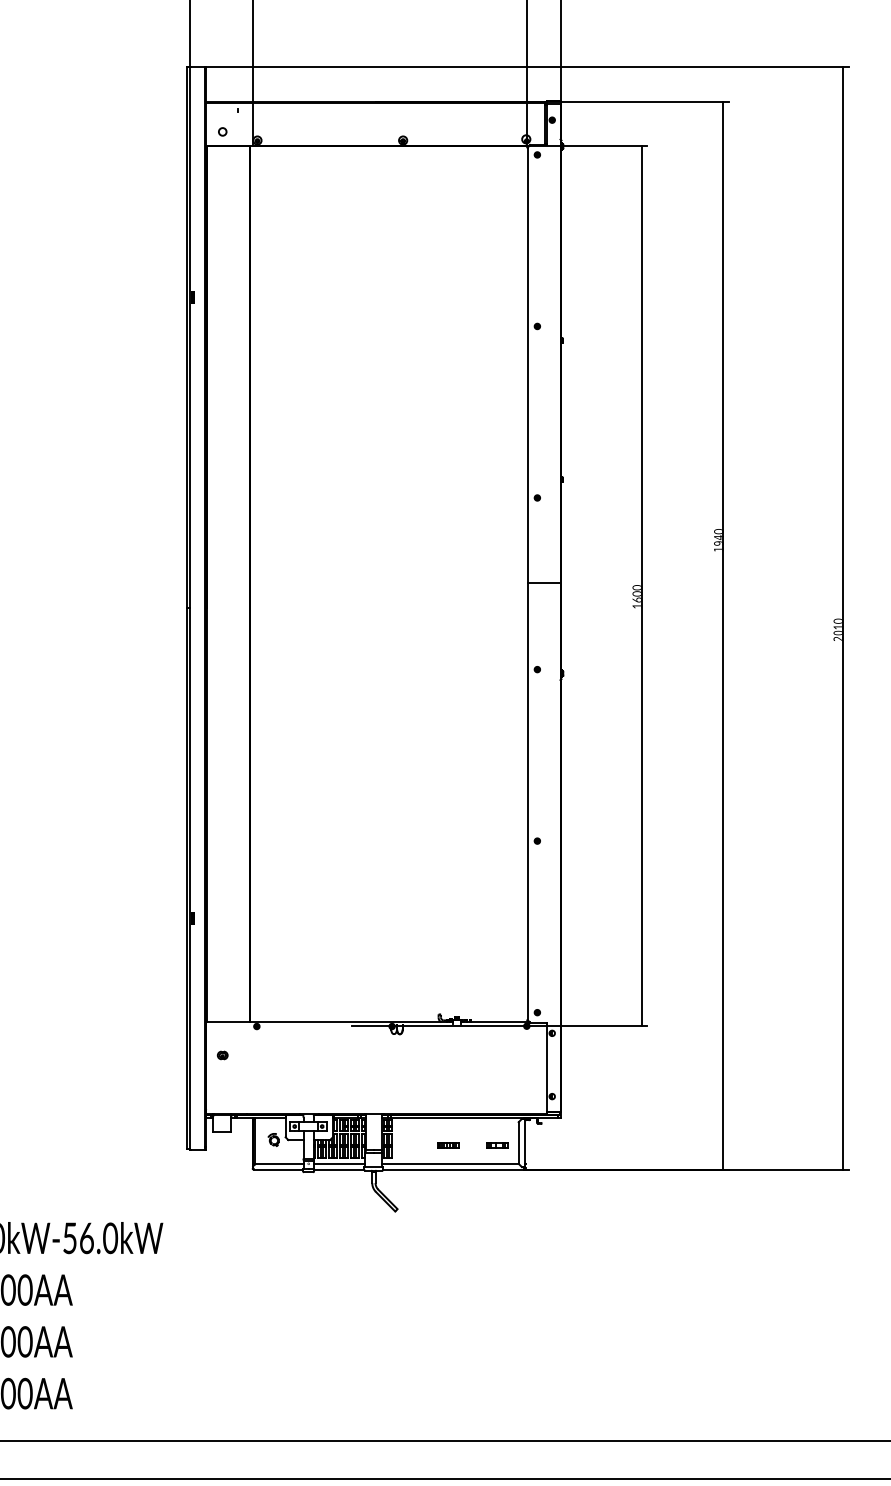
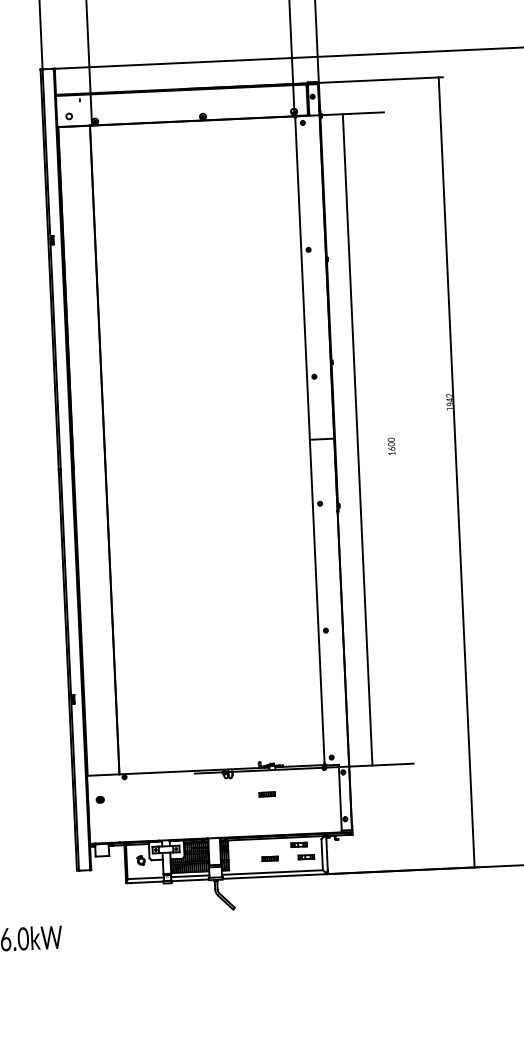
text: (718, 531) -> (449, 395), 0 -> 2
line: (641, 585) -> (357, 439), moved
part: (448, 1058) -> (267, 794), added
part: (488, 1128) -> (299, 844), added

